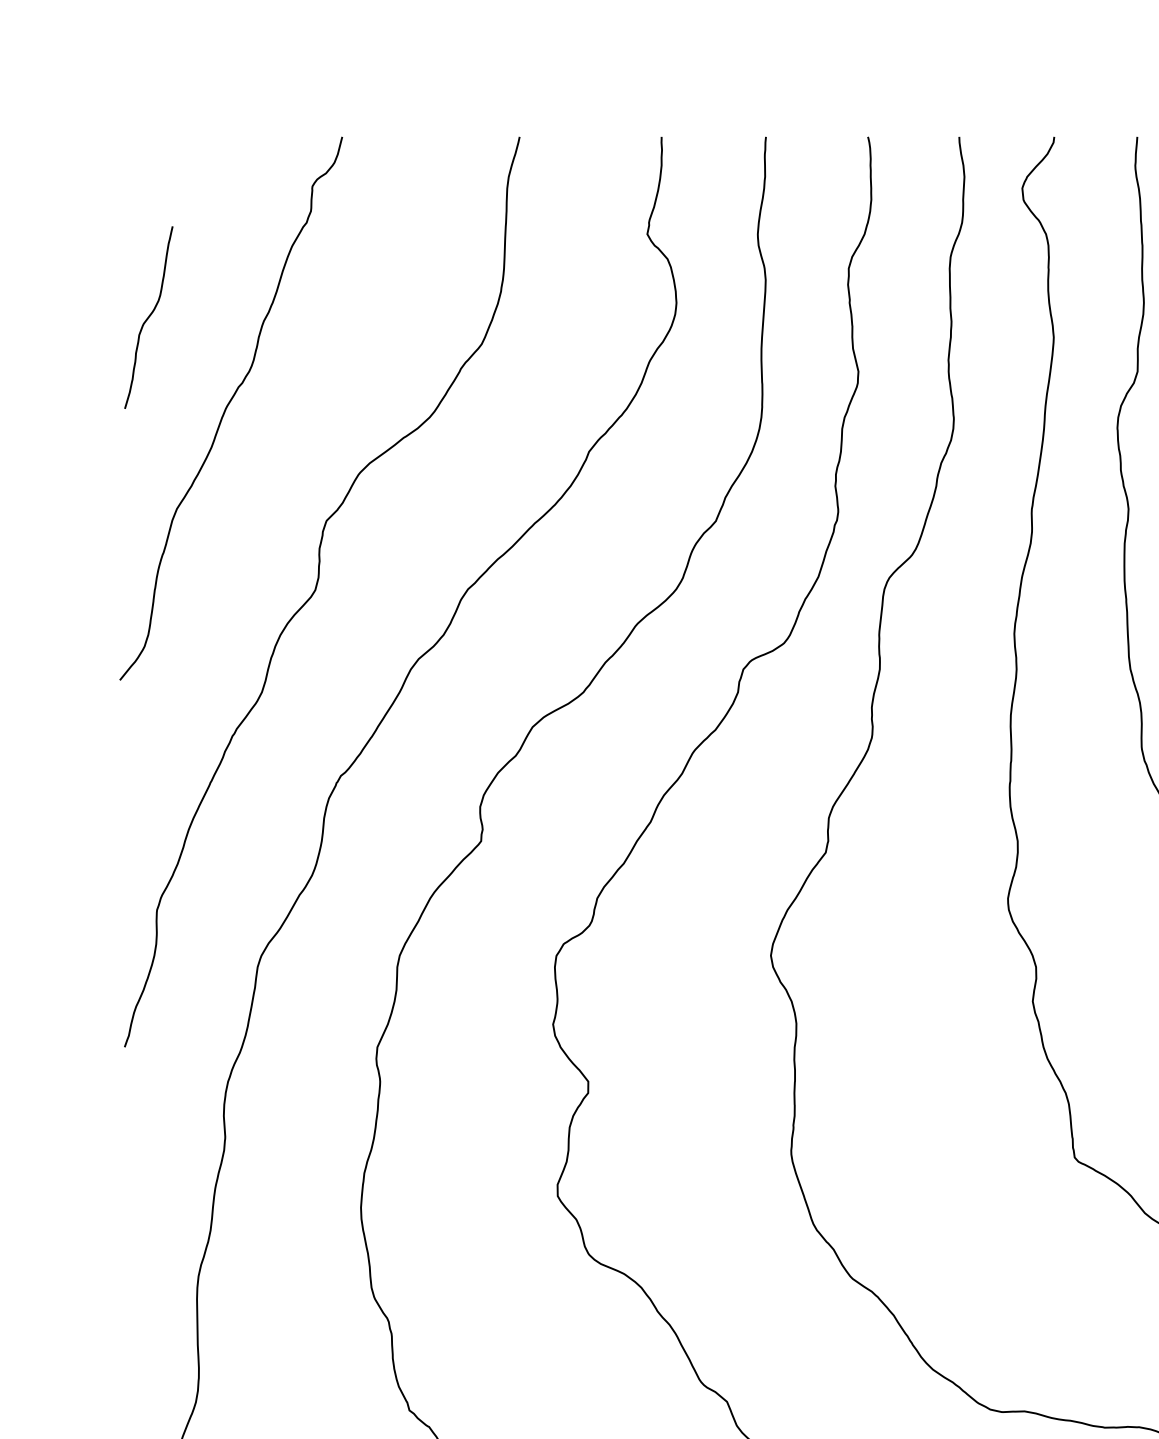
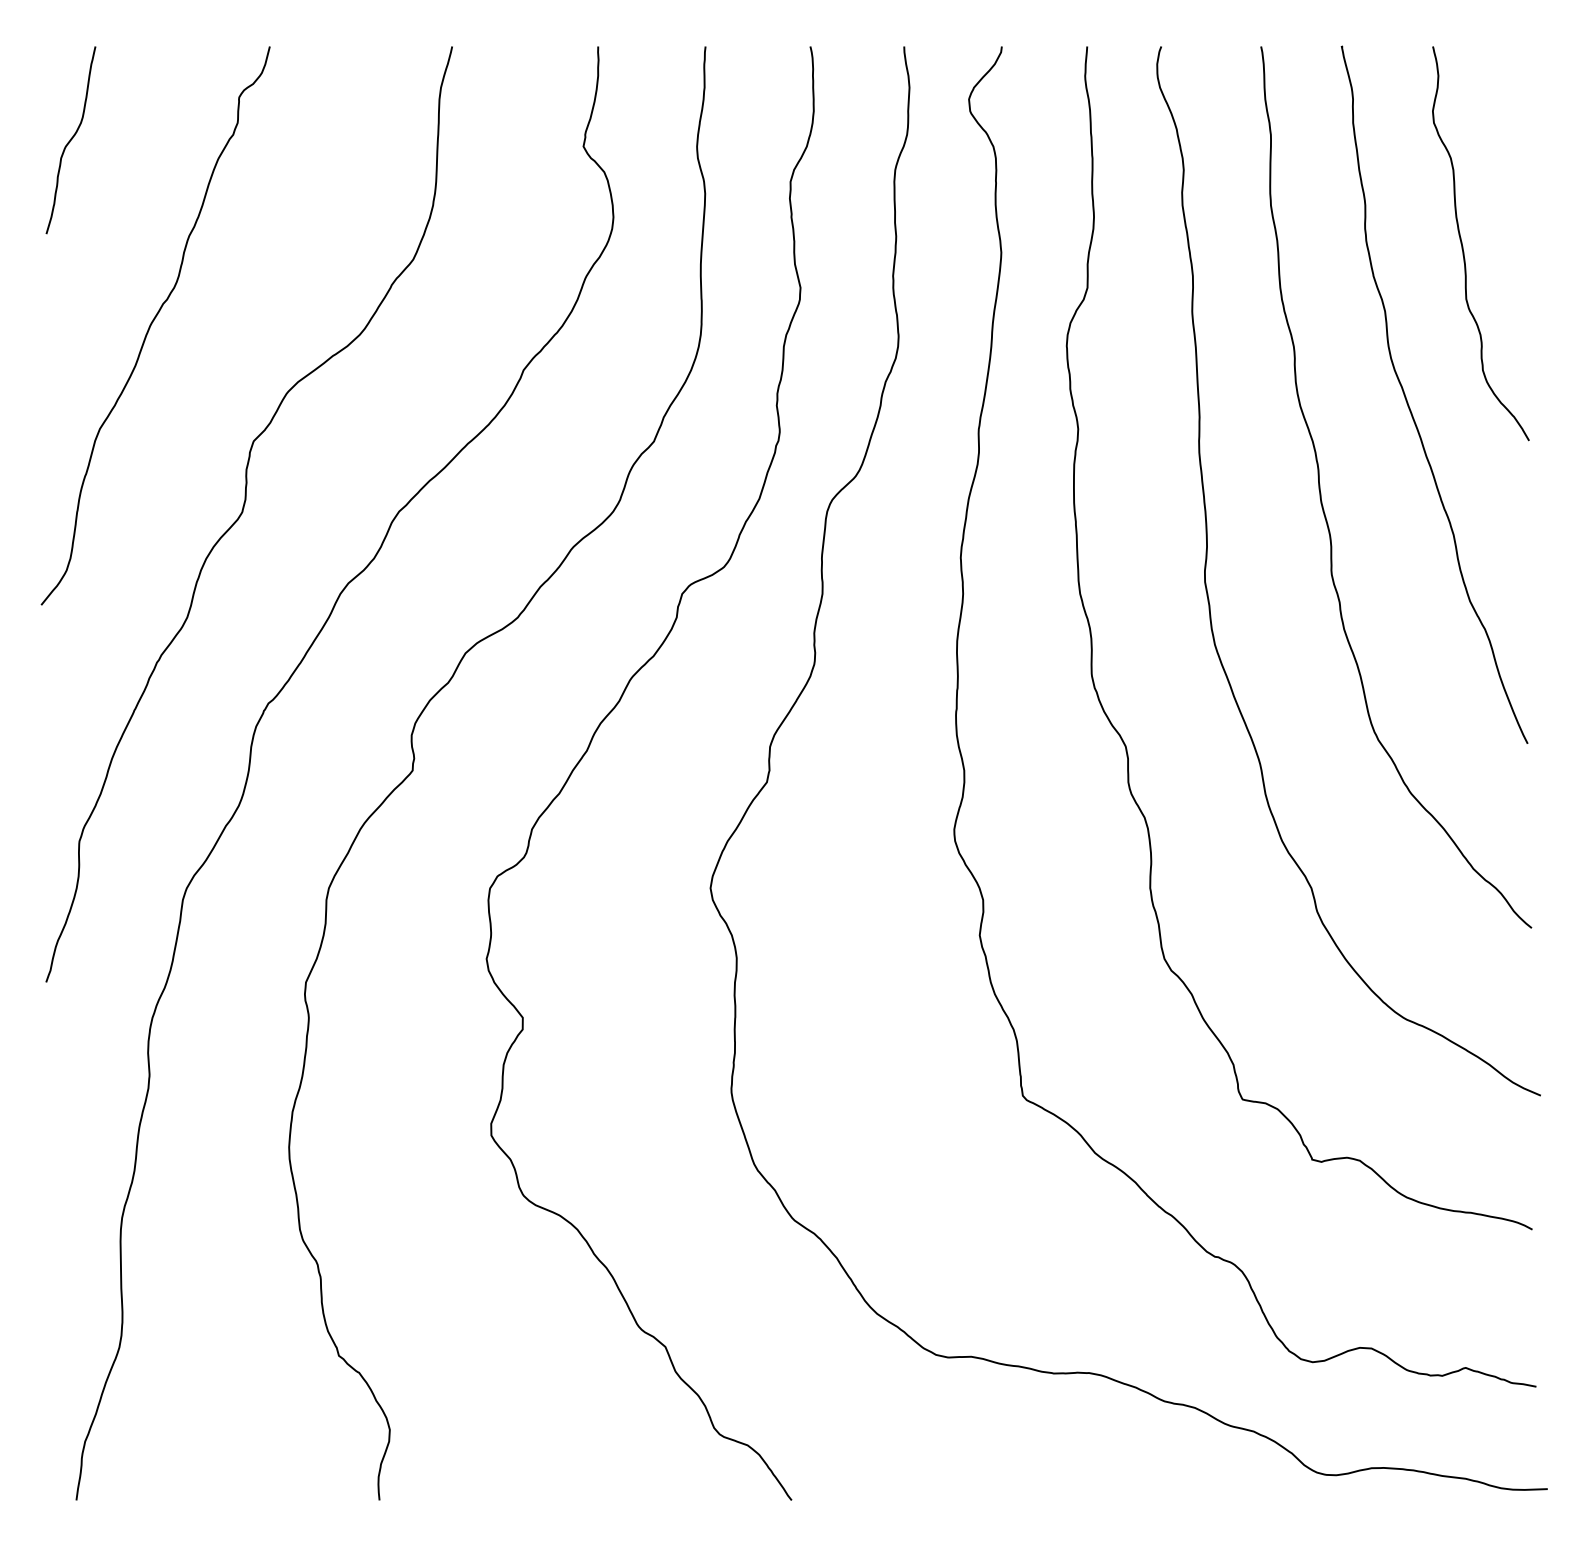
curve: (148, 317) -> (70, 140), moved

